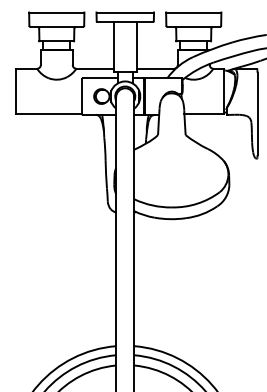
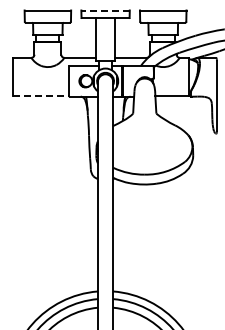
line: (125, 12) -> (105, 10), solid -> dashed
line: (49, 114) -> (41, 96), solid -> dashed

